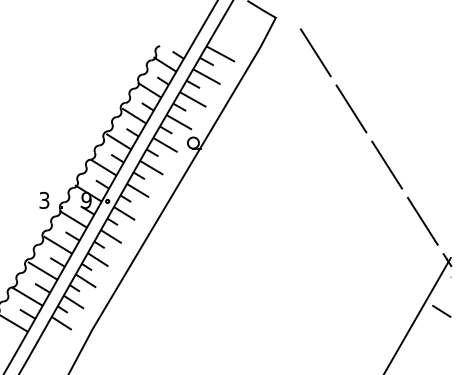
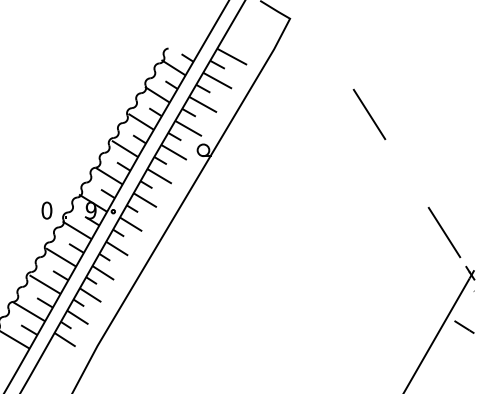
line: (315, 52) -> (331, 55), removed
line: (387, 164) -> (407, 172), removed
text: (44, 200) -> (46, 210), 3 -> 0

